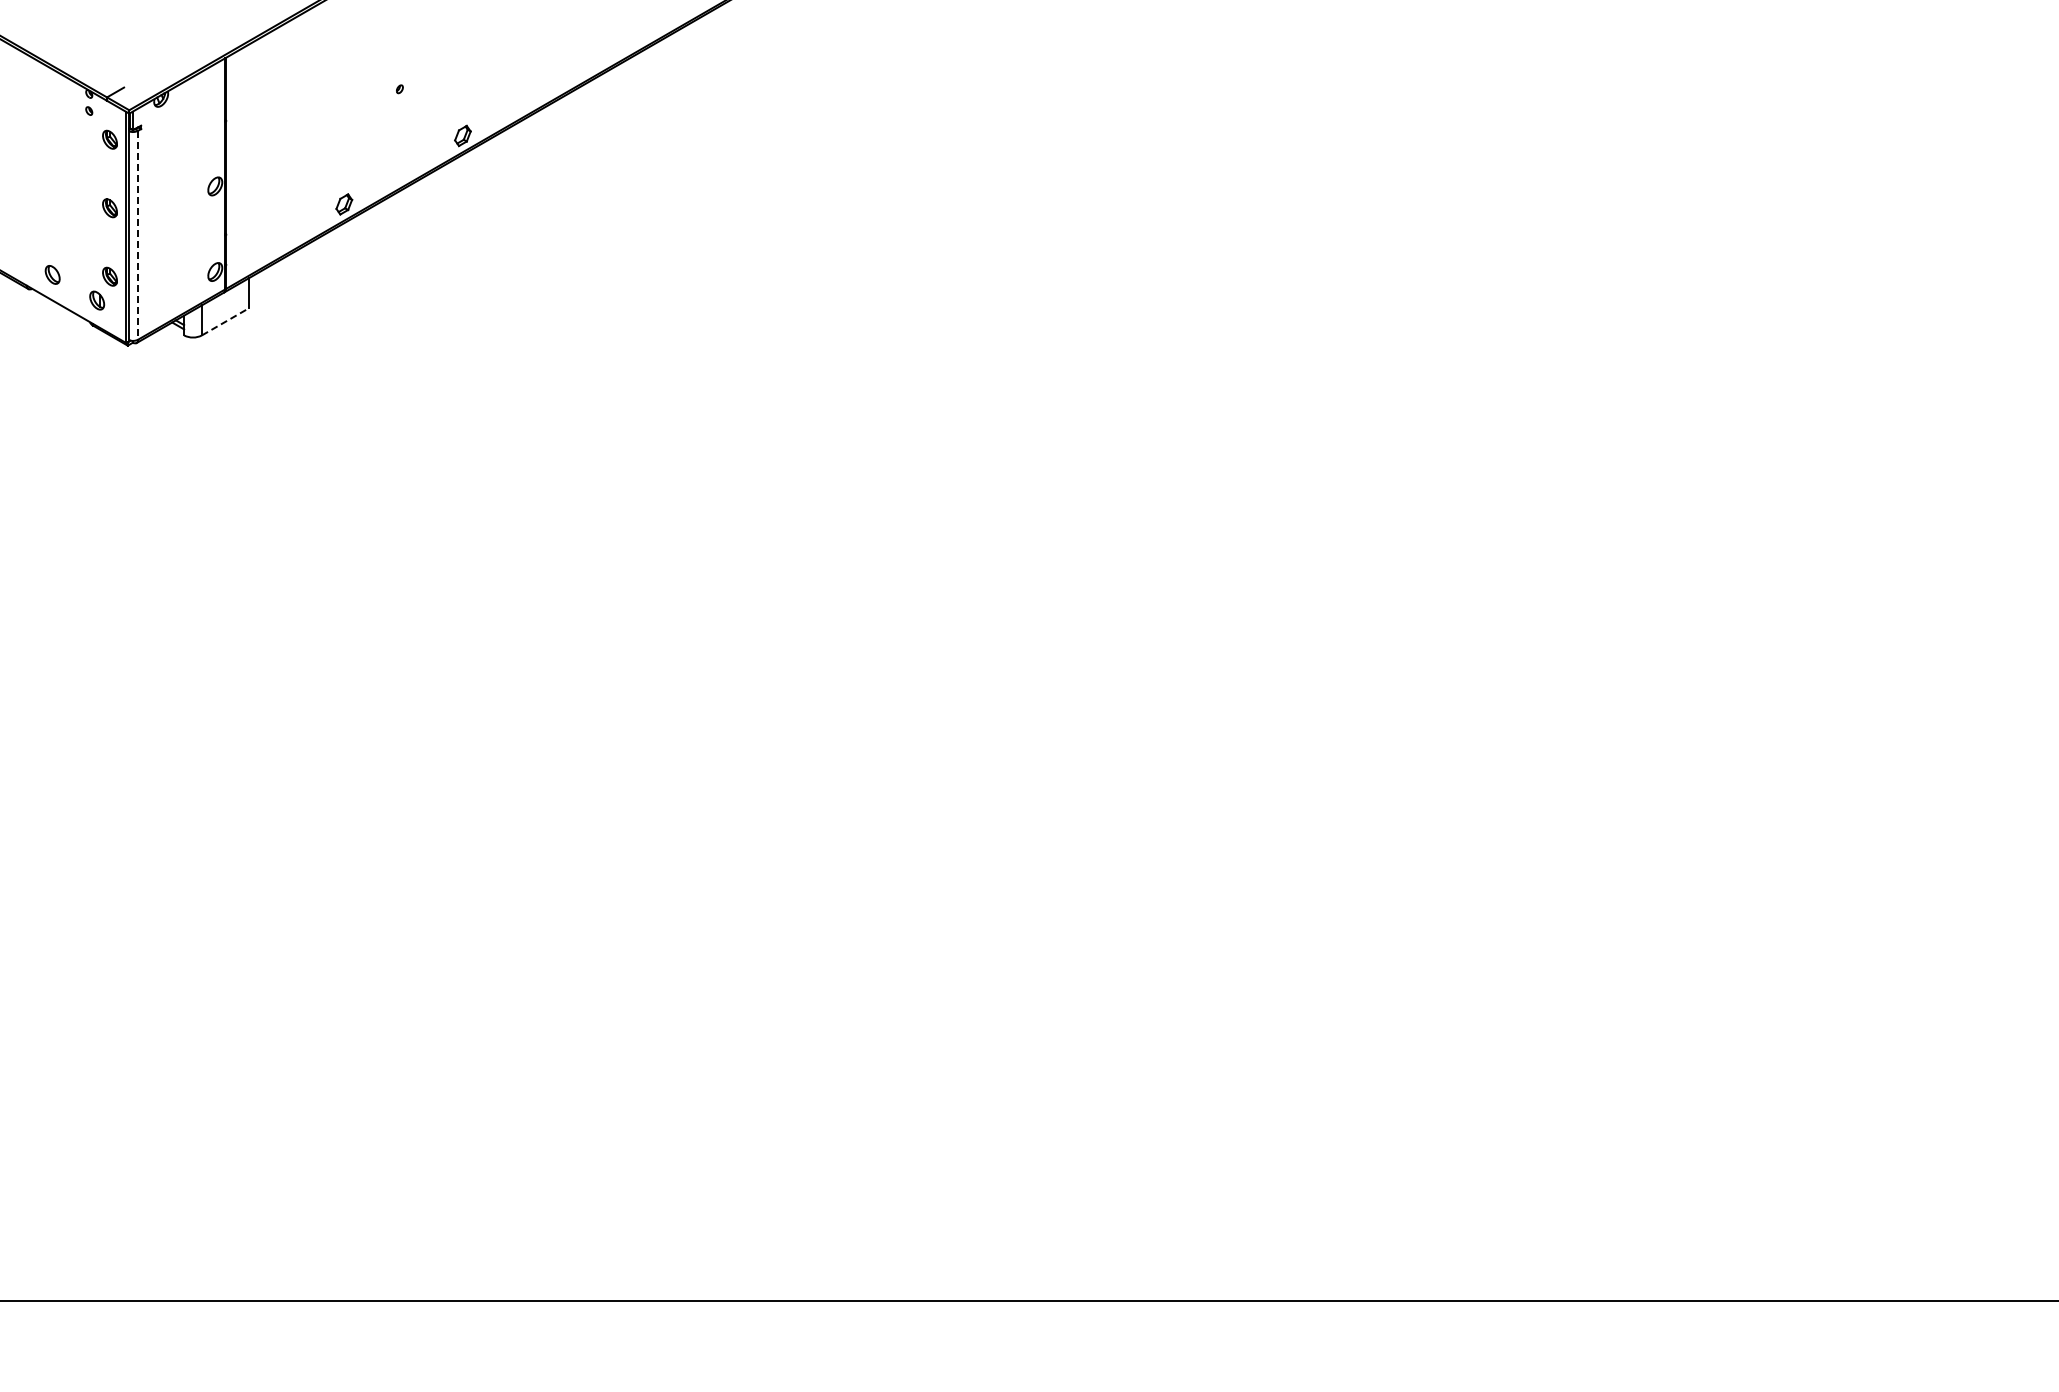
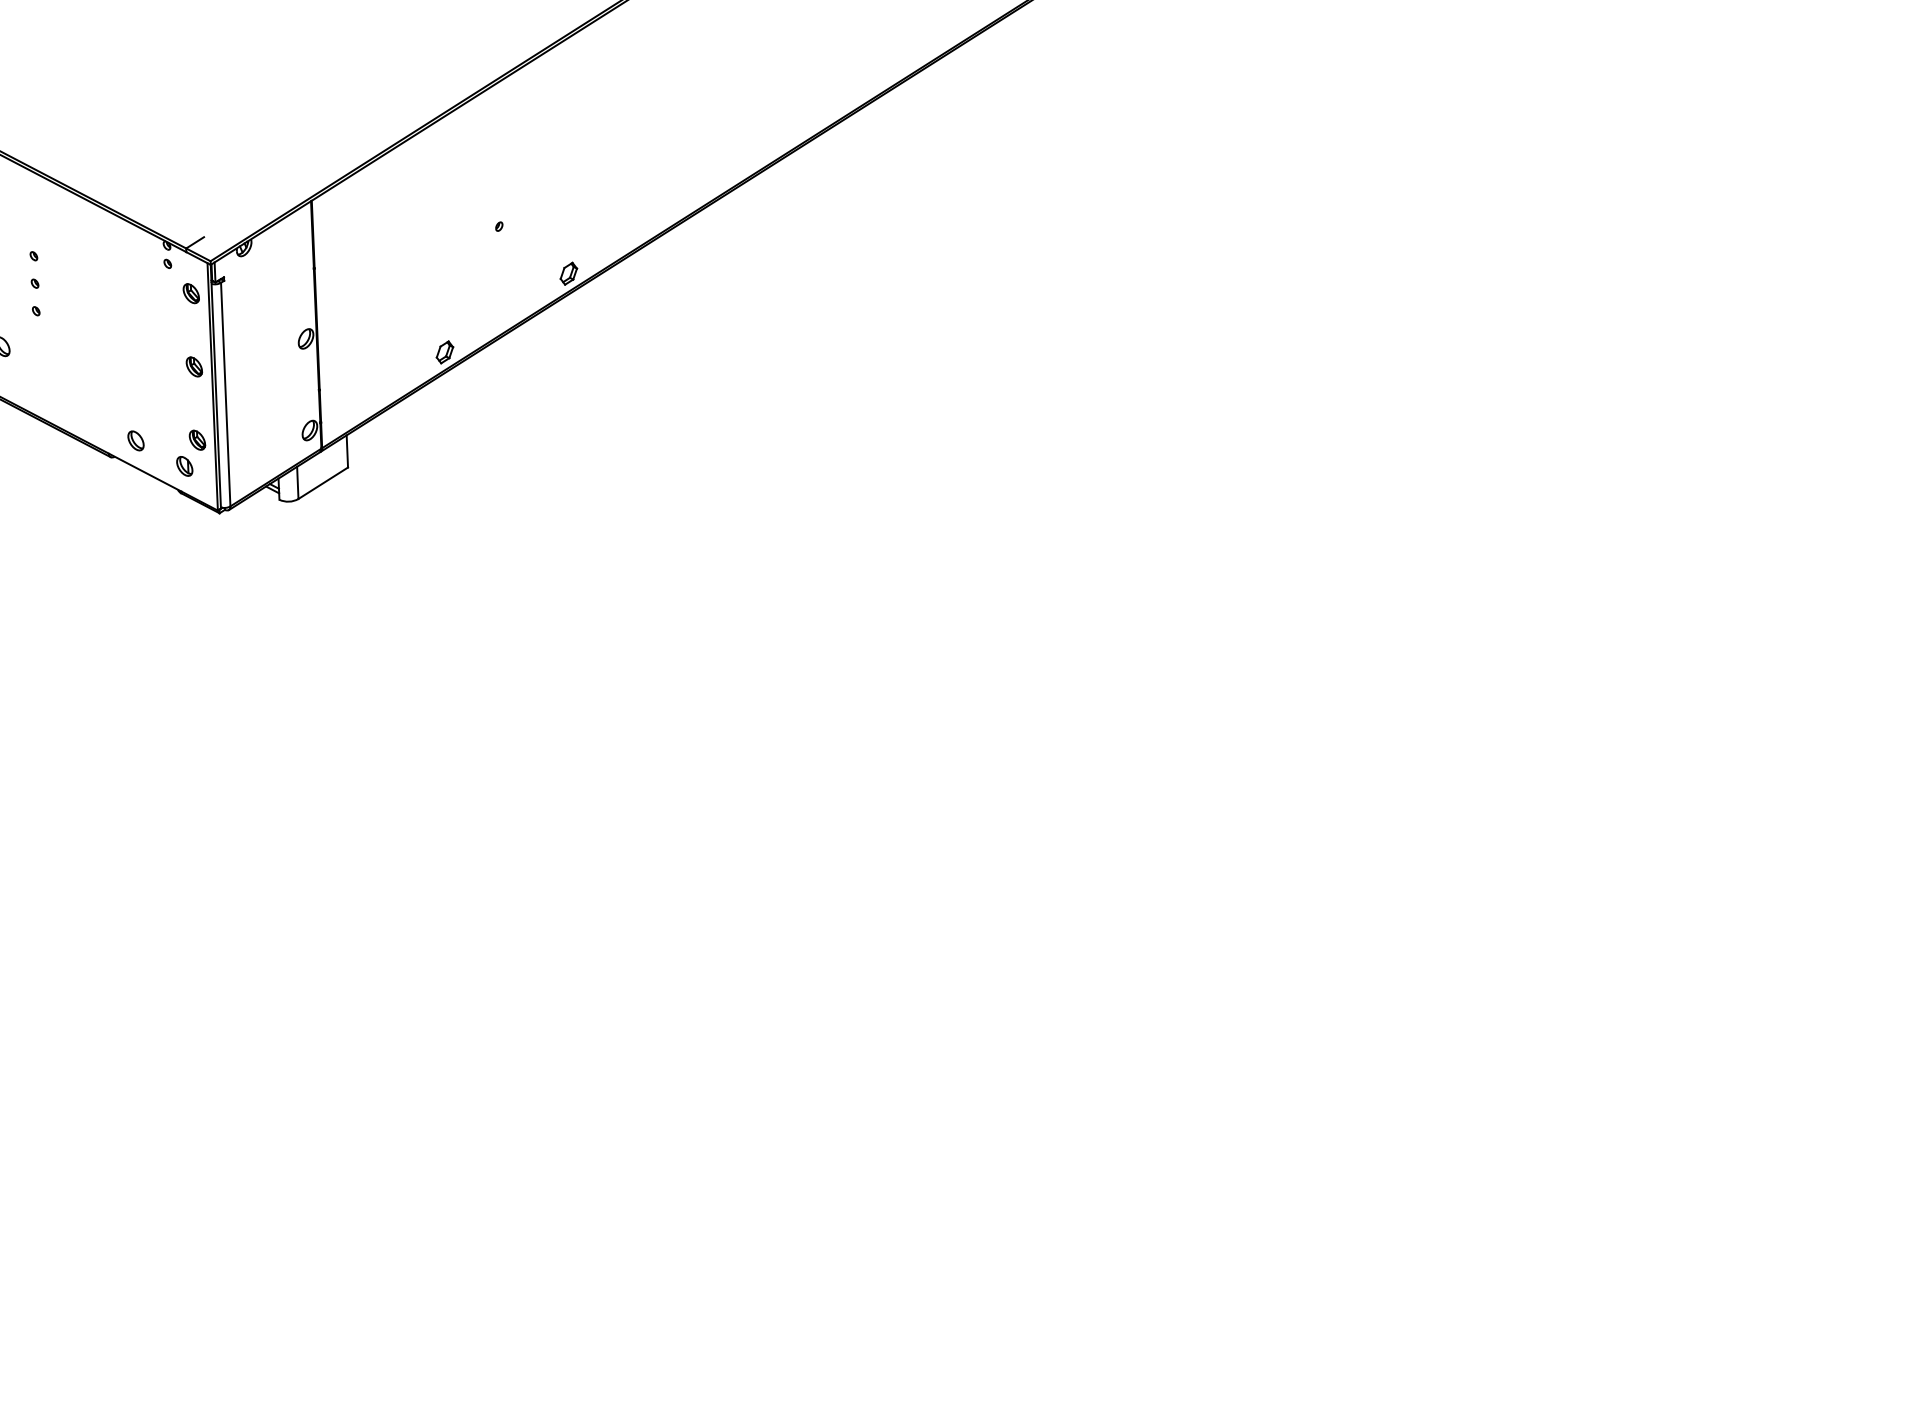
line: (138, 235) -> (226, 394), dashed -> solid
line: (226, 321) -> (324, 482), dashed -> solid

